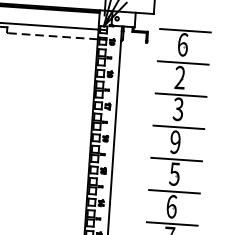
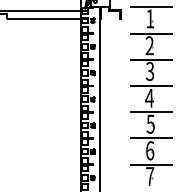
line: (53, 36) -> (44, 19), dashed -> solid
text: (183, 44) -> (150, 18), 6 -> 1
text: (175, 141) -> (149, 97), 9 -> 4

